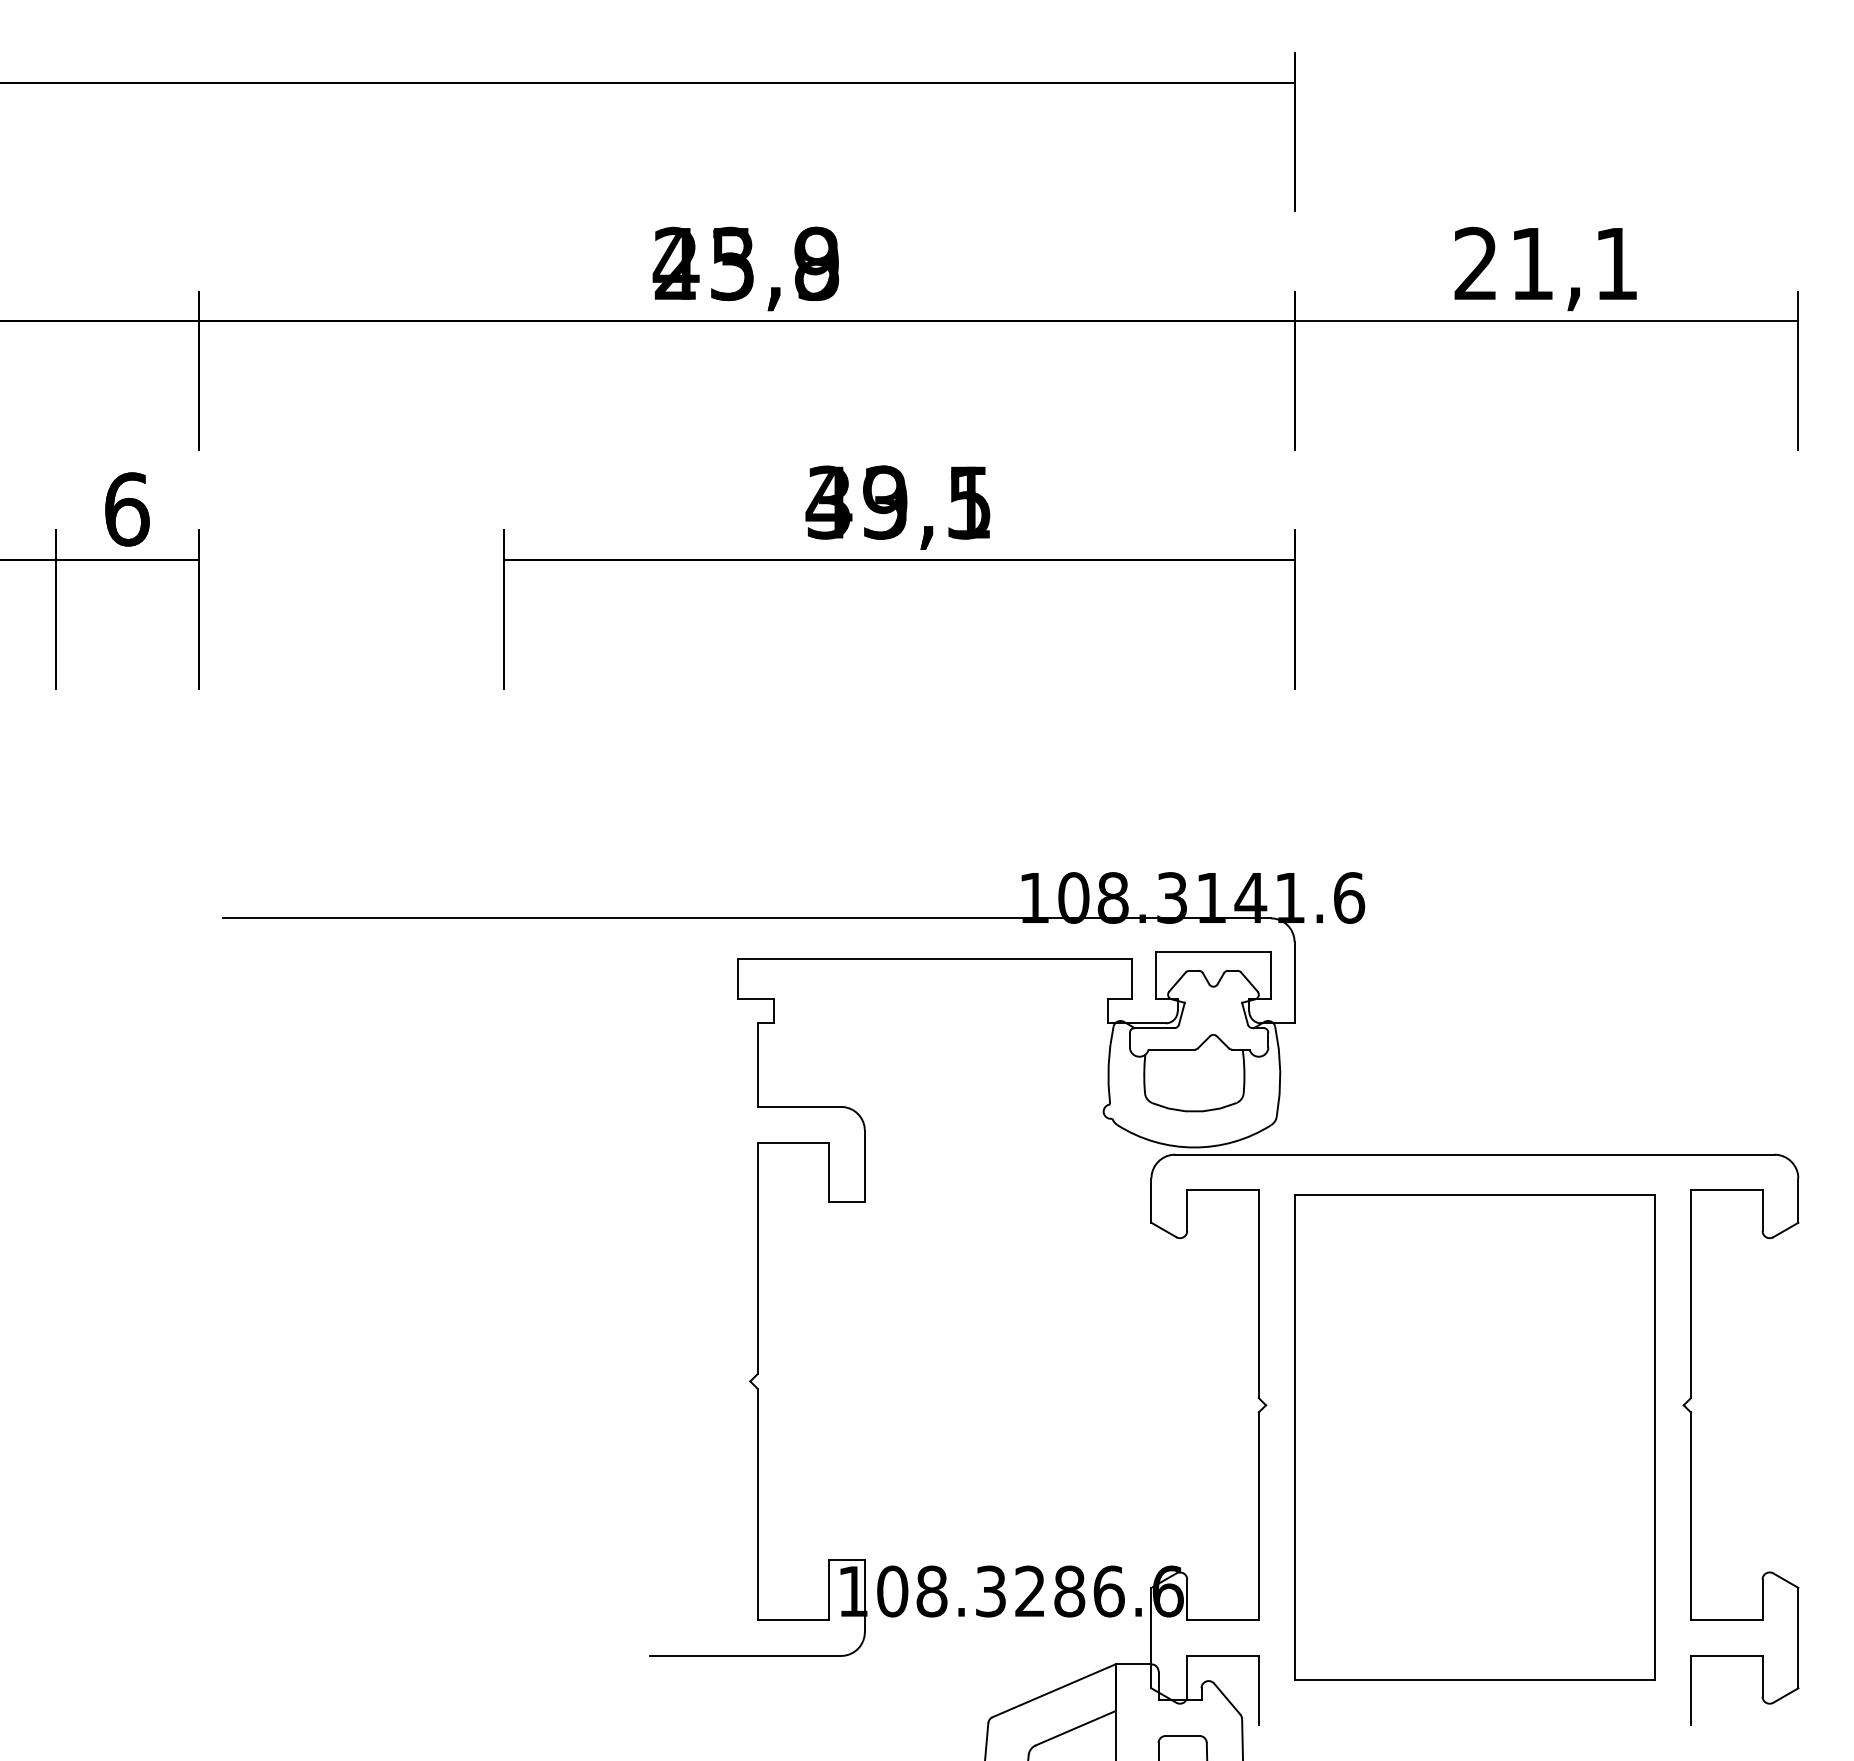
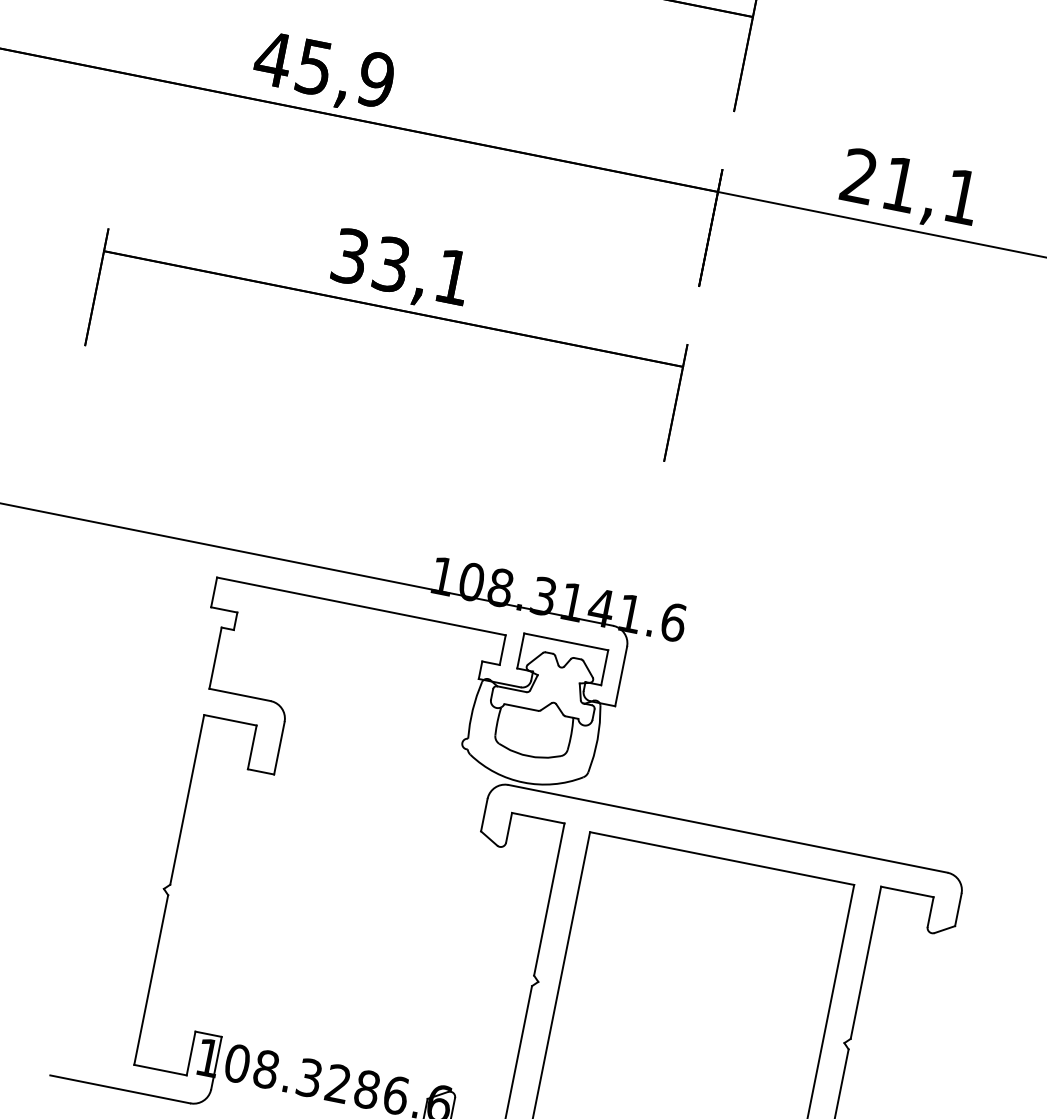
text: (745, 263) -> (324, 69), 23,8 -> 45,9
text: (897, 502) -> (400, 266), 49,5 -> 33,1

